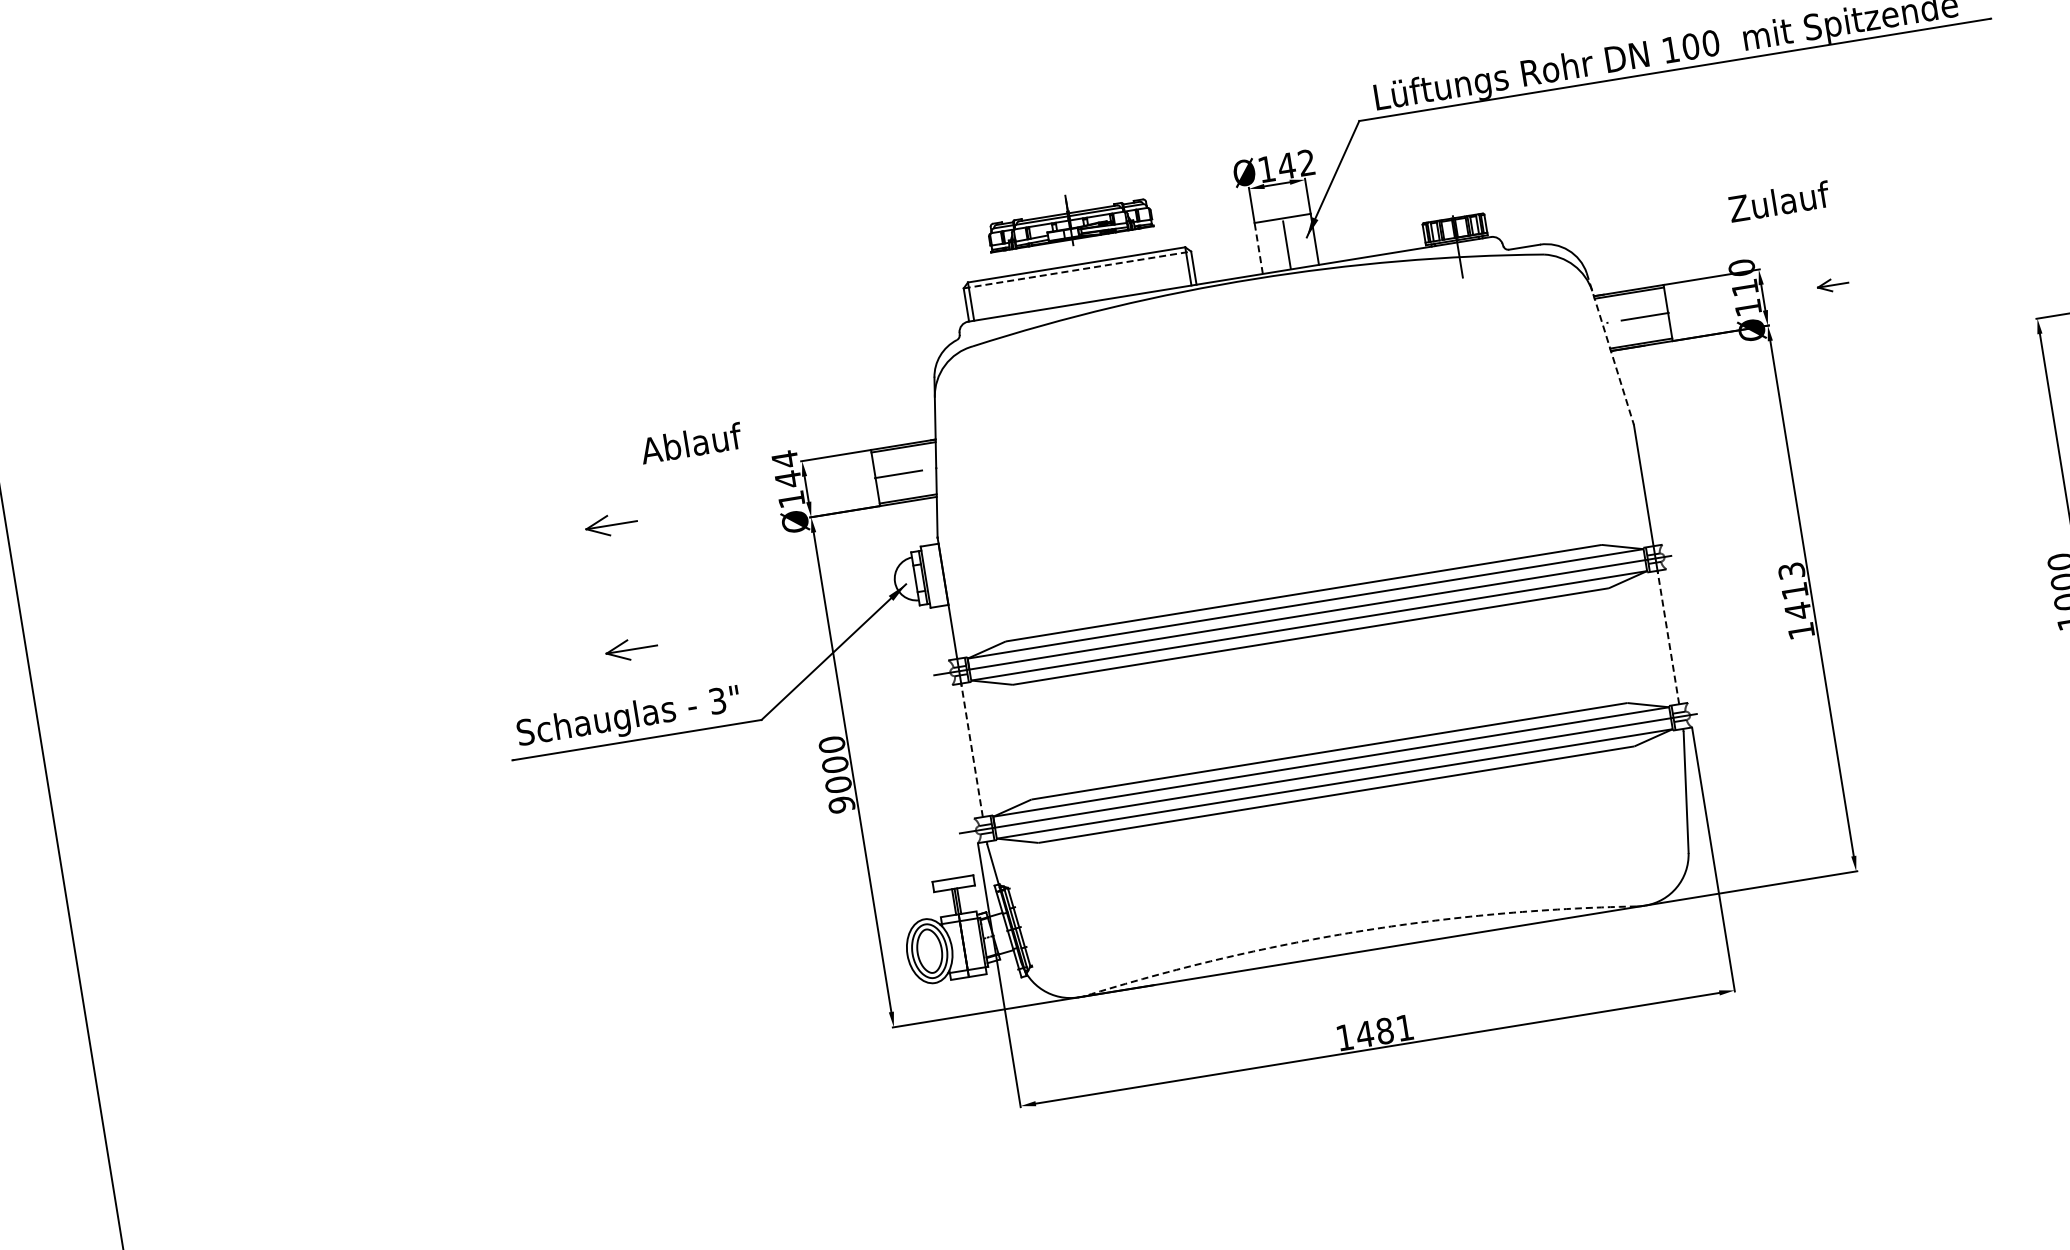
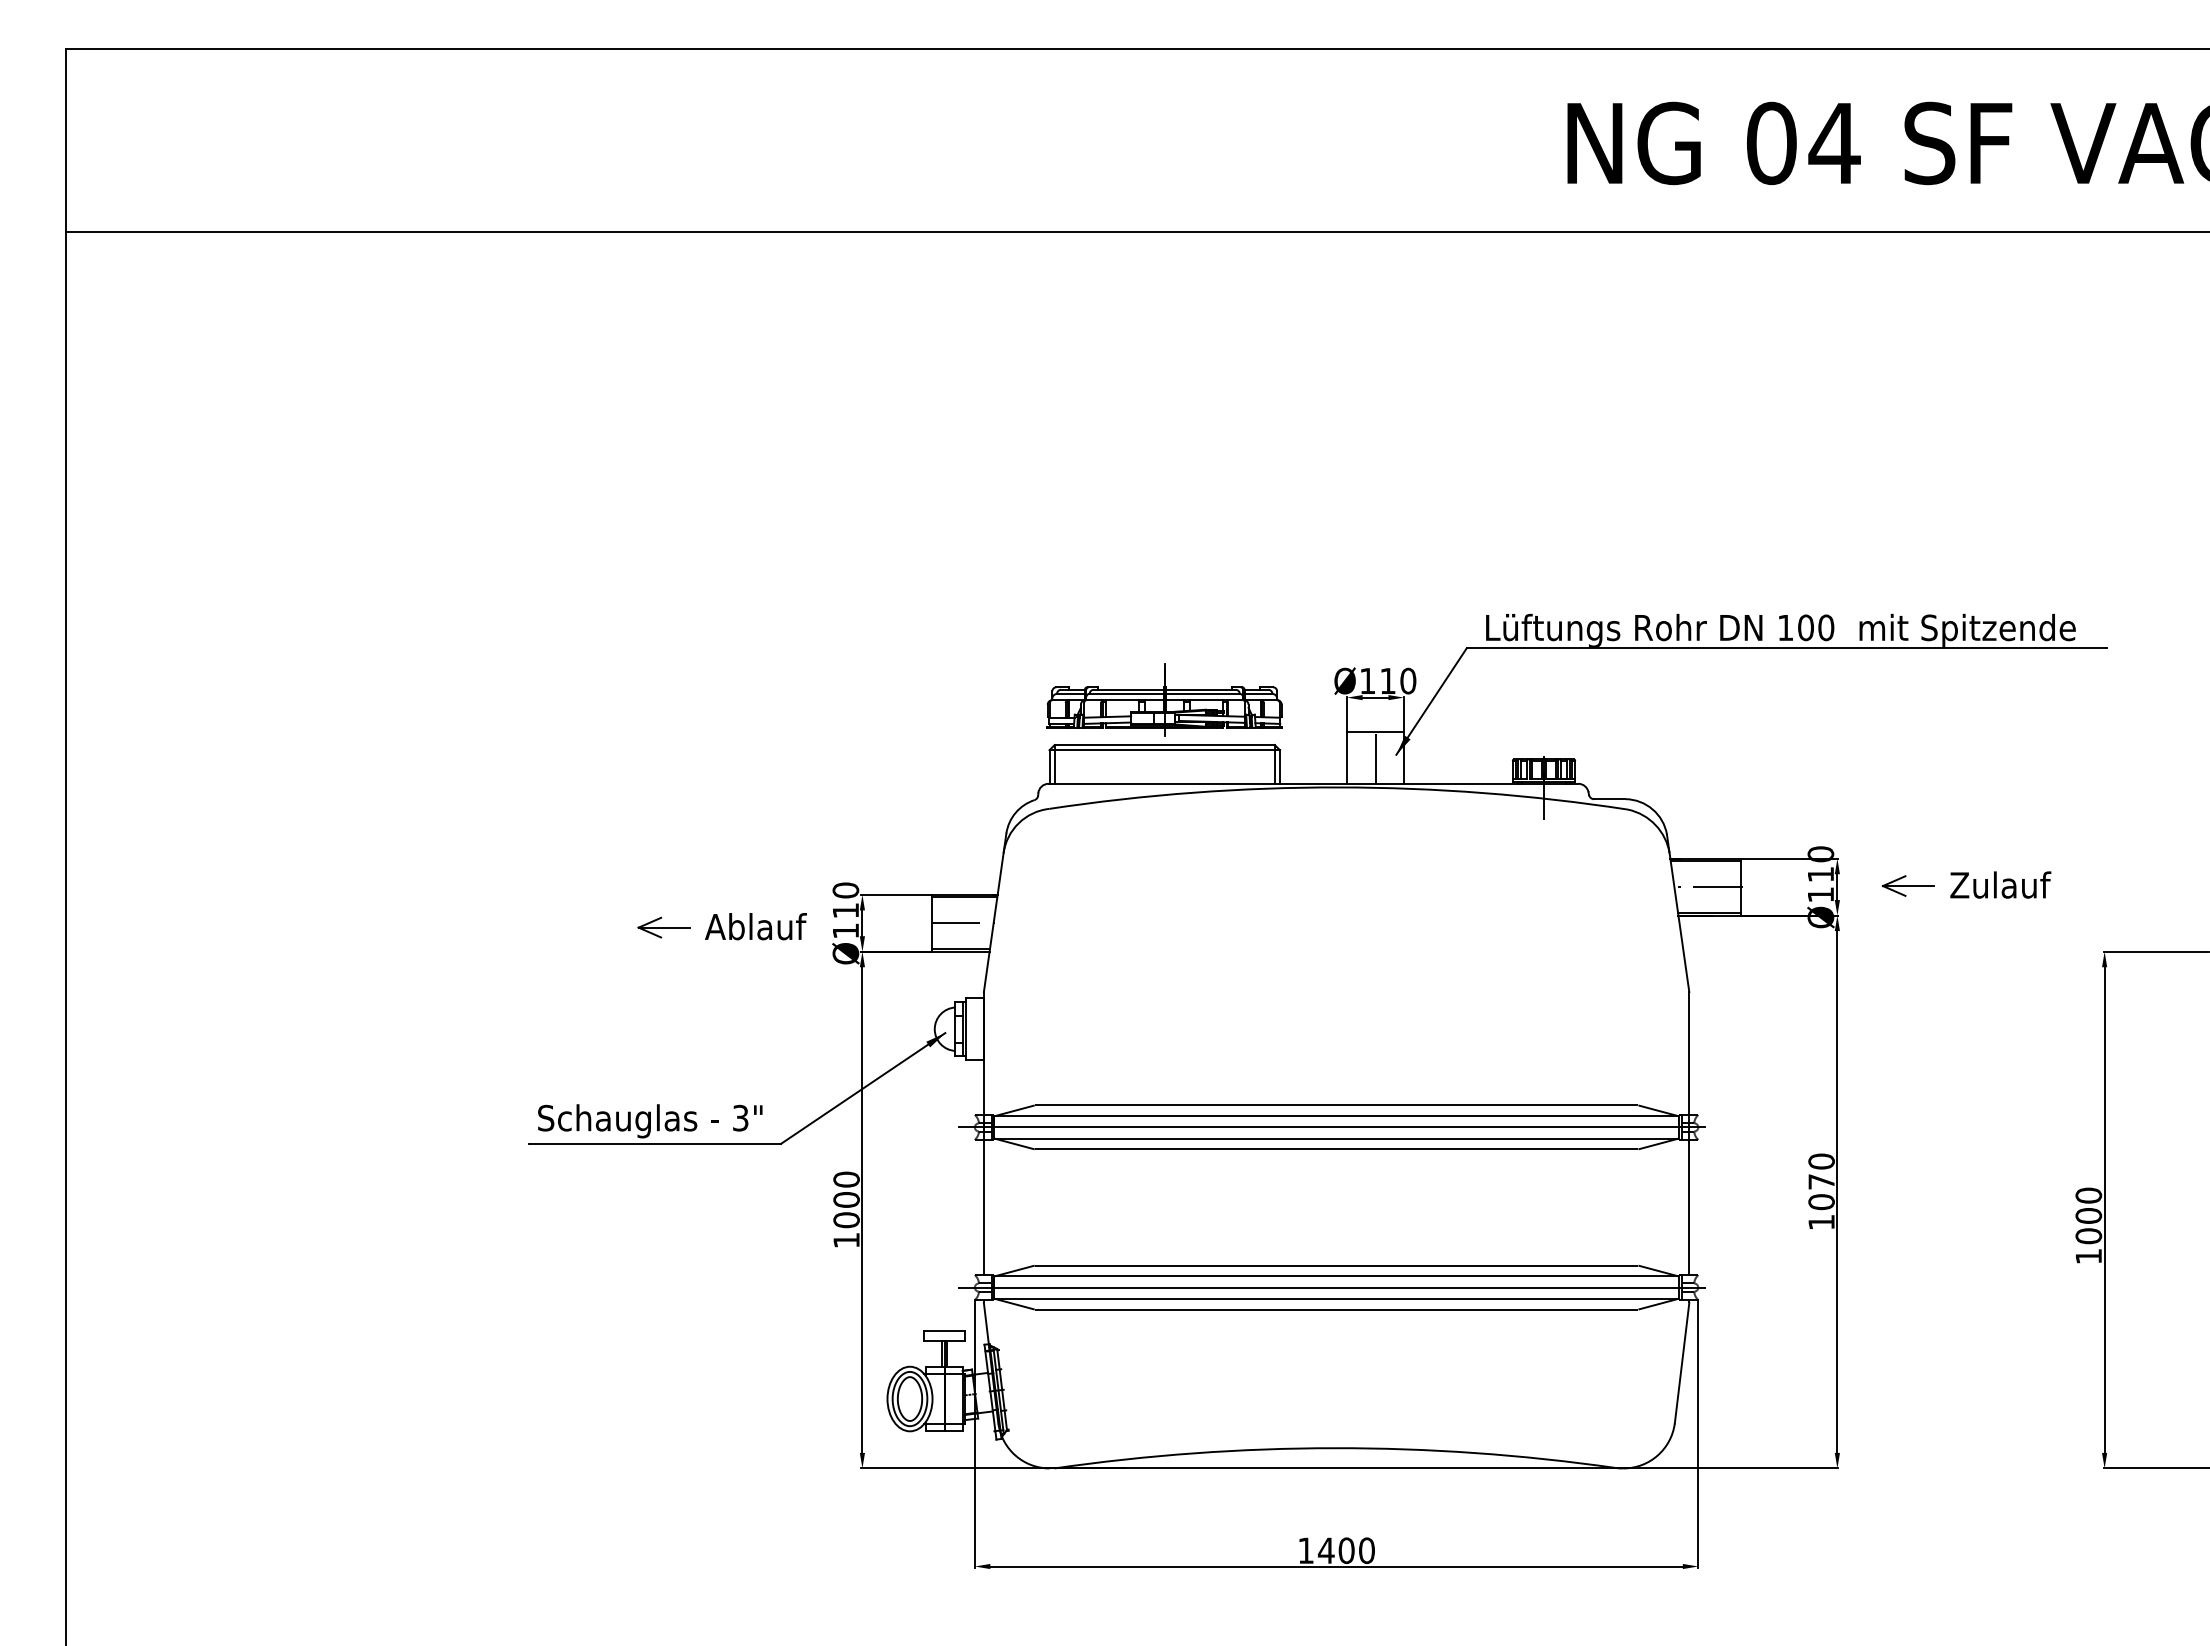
text: (1296, 163) -> (1397, 680), Ø142 -> Ø110
text: (1779, 201) -> (2000, 884), moved
part: (1069, 219) -> (1164, 699), size x1.43
line: (1259, 247) -> (1347, 757), dashed -> solid
line: (1078, 270) -> (1165, 750), dashed -> solid
part: (1832, 284) -> (1907, 885), size x1.67
line: (1610, 349) -> (1678, 913), dashed -> solid
text: (690, 443) -> (755, 926), moved
text: (786, 469) -> (845, 900), Ø144 -> Ø110
text: (1794, 590) -> (1821, 1181), 1413 -> 1070
line: (1668, 637) -> (1689, 1207), dashed -> solid
part: (631, 649) -> (663, 1053), removed
line: (971, 750) -> (983, 1207), dashed -> solid
text: (841, 804) -> (846, 1240), 9000 -> 1000
arc: (1356, 932) -> (1334, 1448), dashed -> solid
text: (1394, 1029) -> (1356, 1550), 1481 -> 1400

